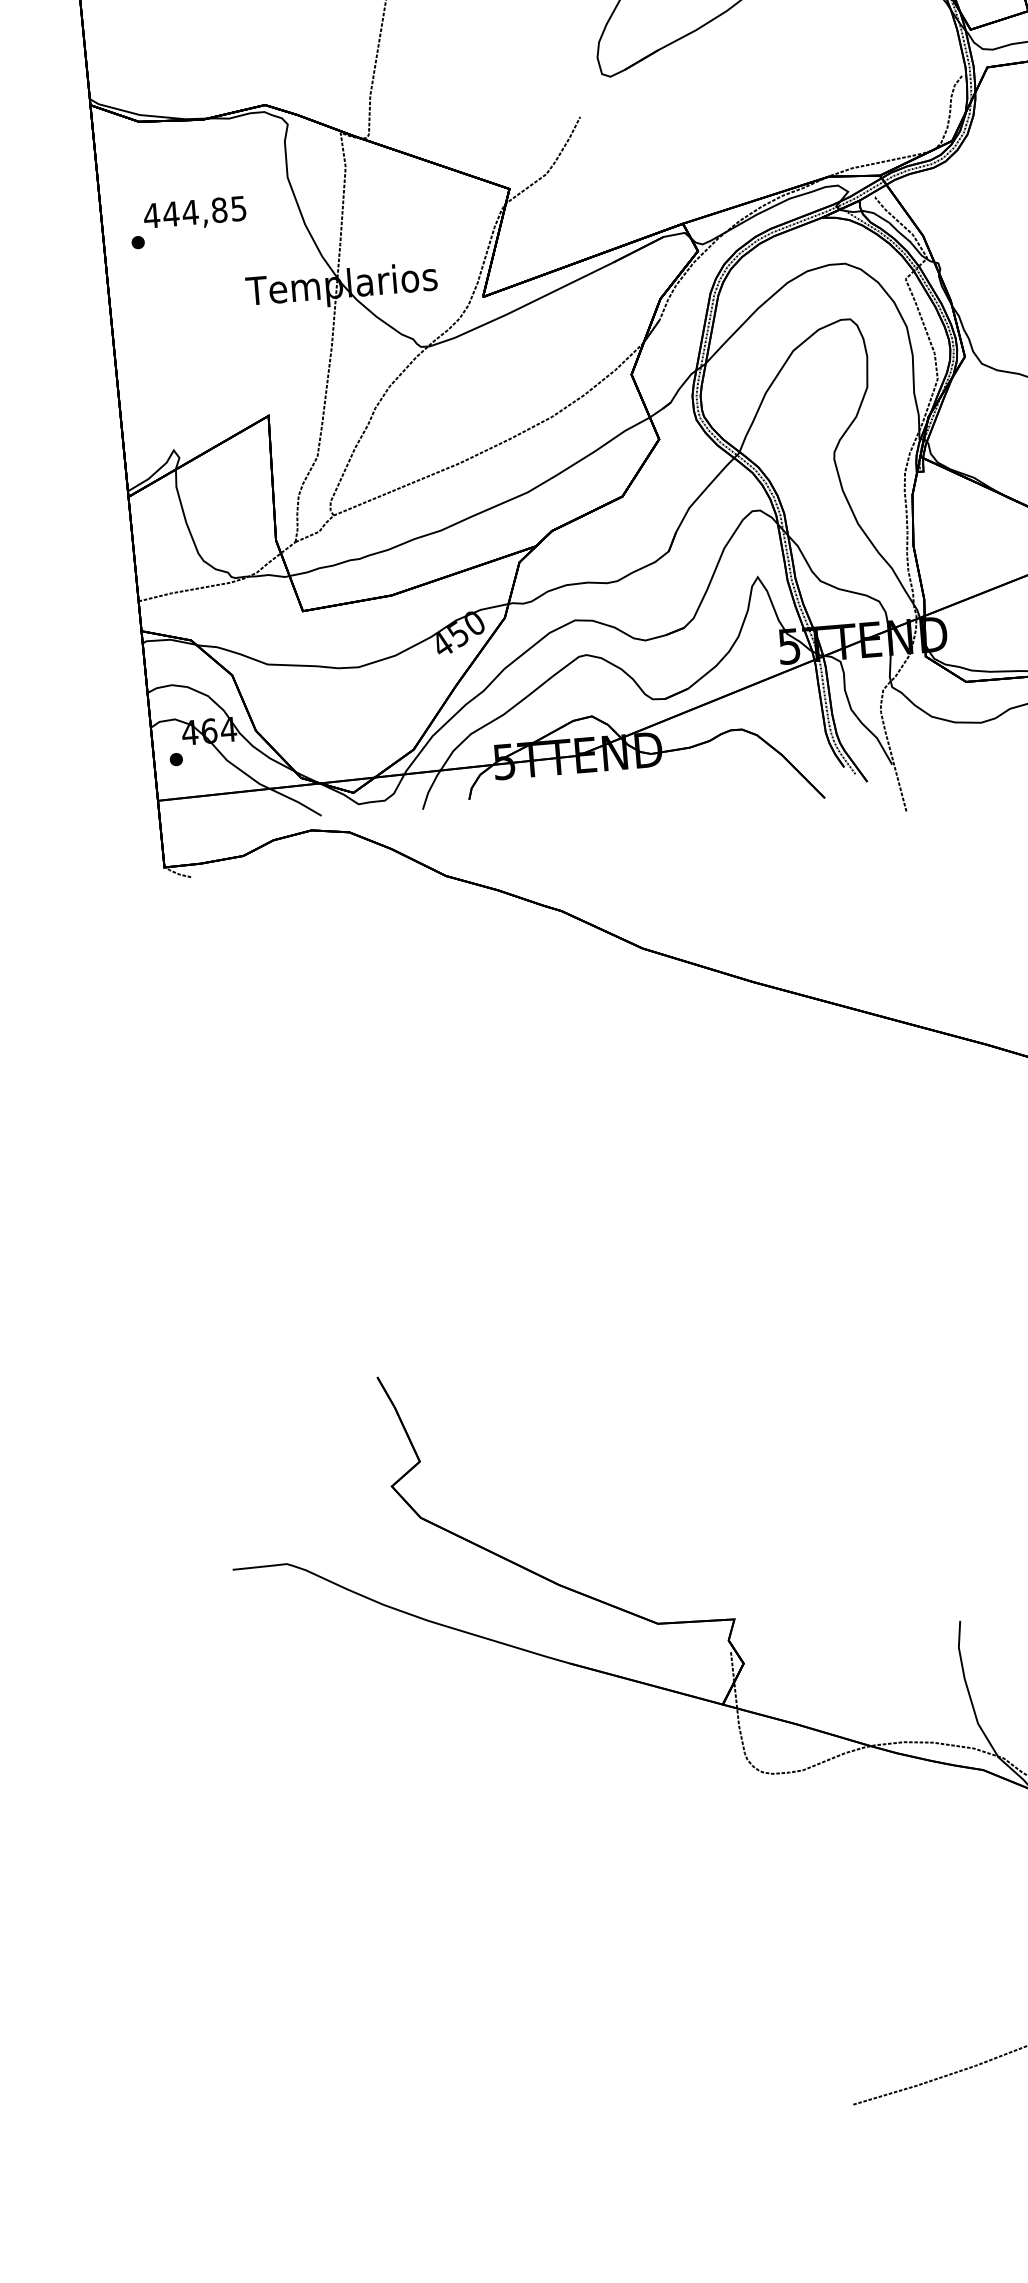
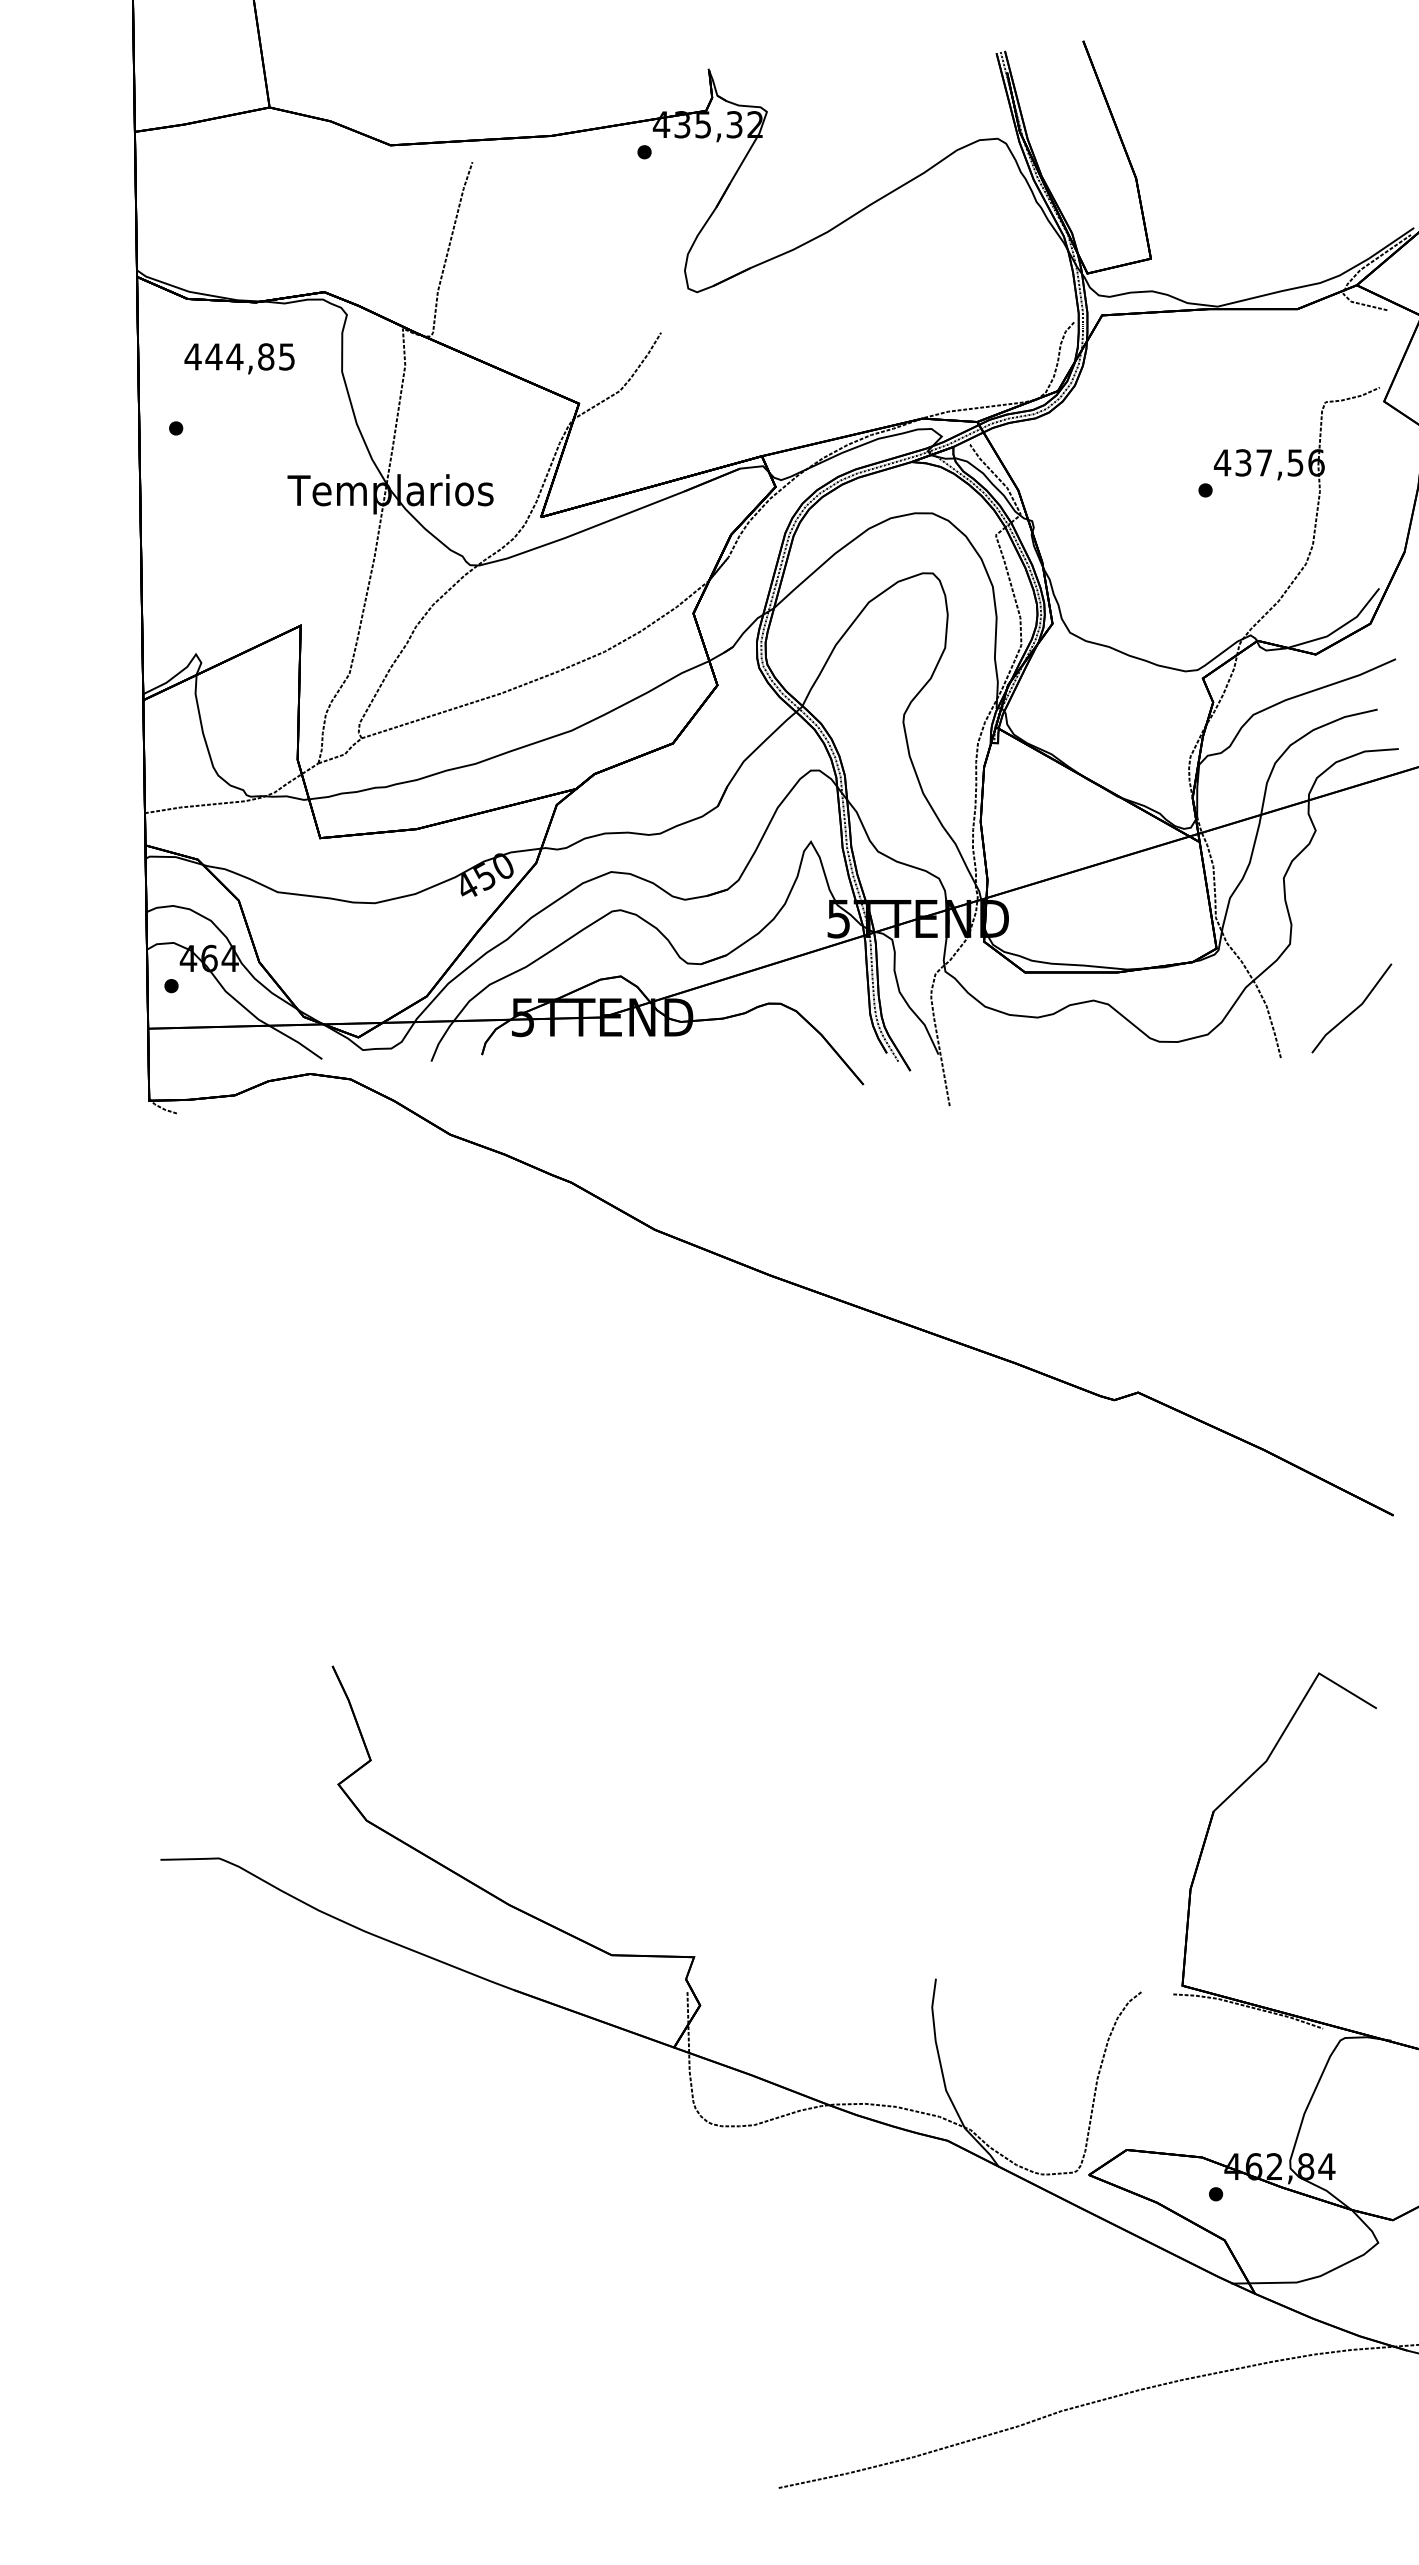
text: (194, 213) -> (239, 358), moved

